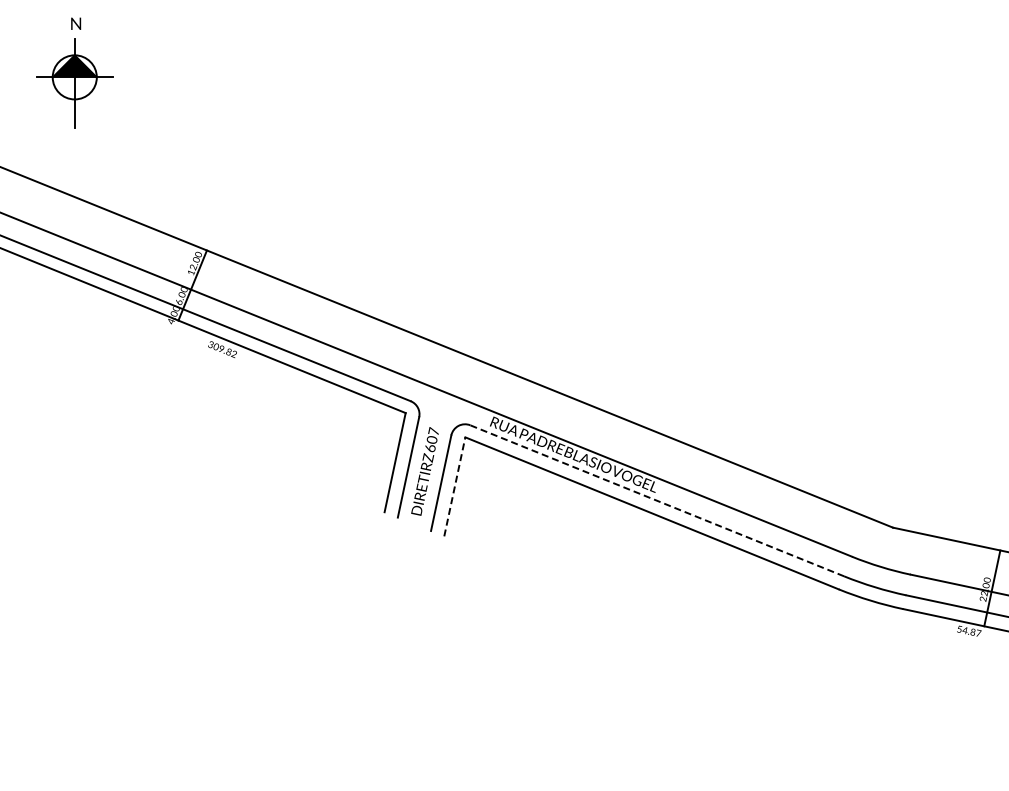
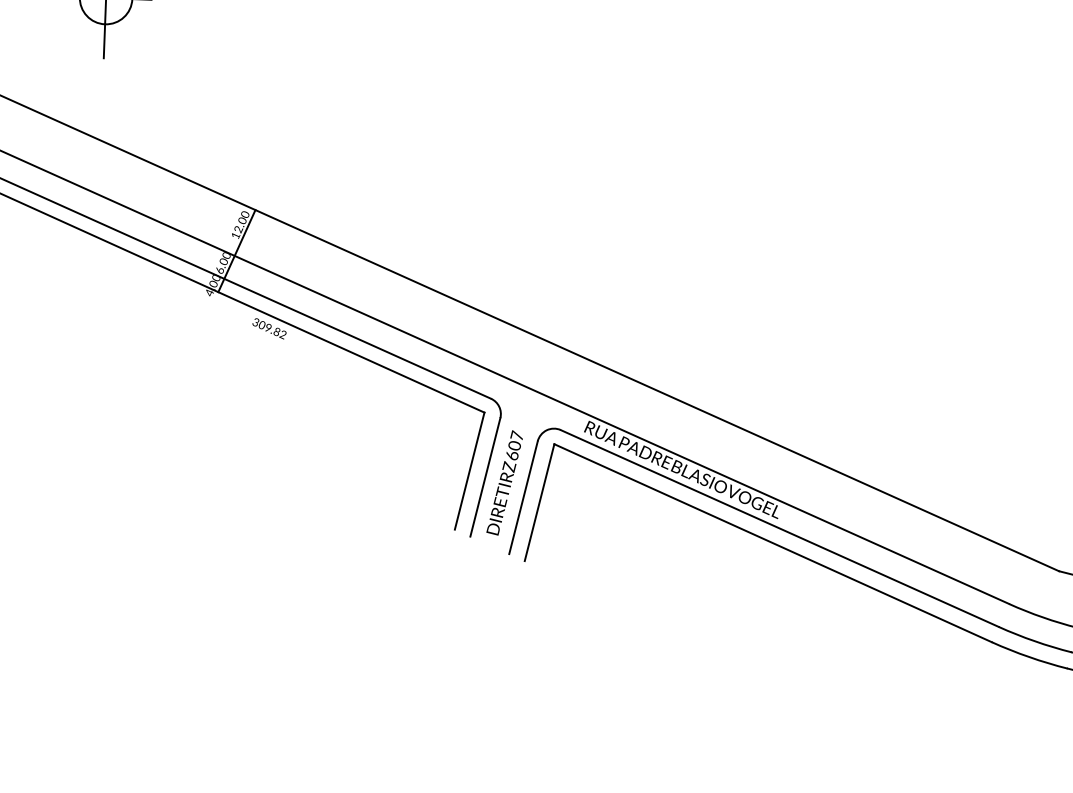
line: (454, 486) -> (539, 502), dashed -> solid
line: (657, 500) -> (780, 528), dashed -> solid

